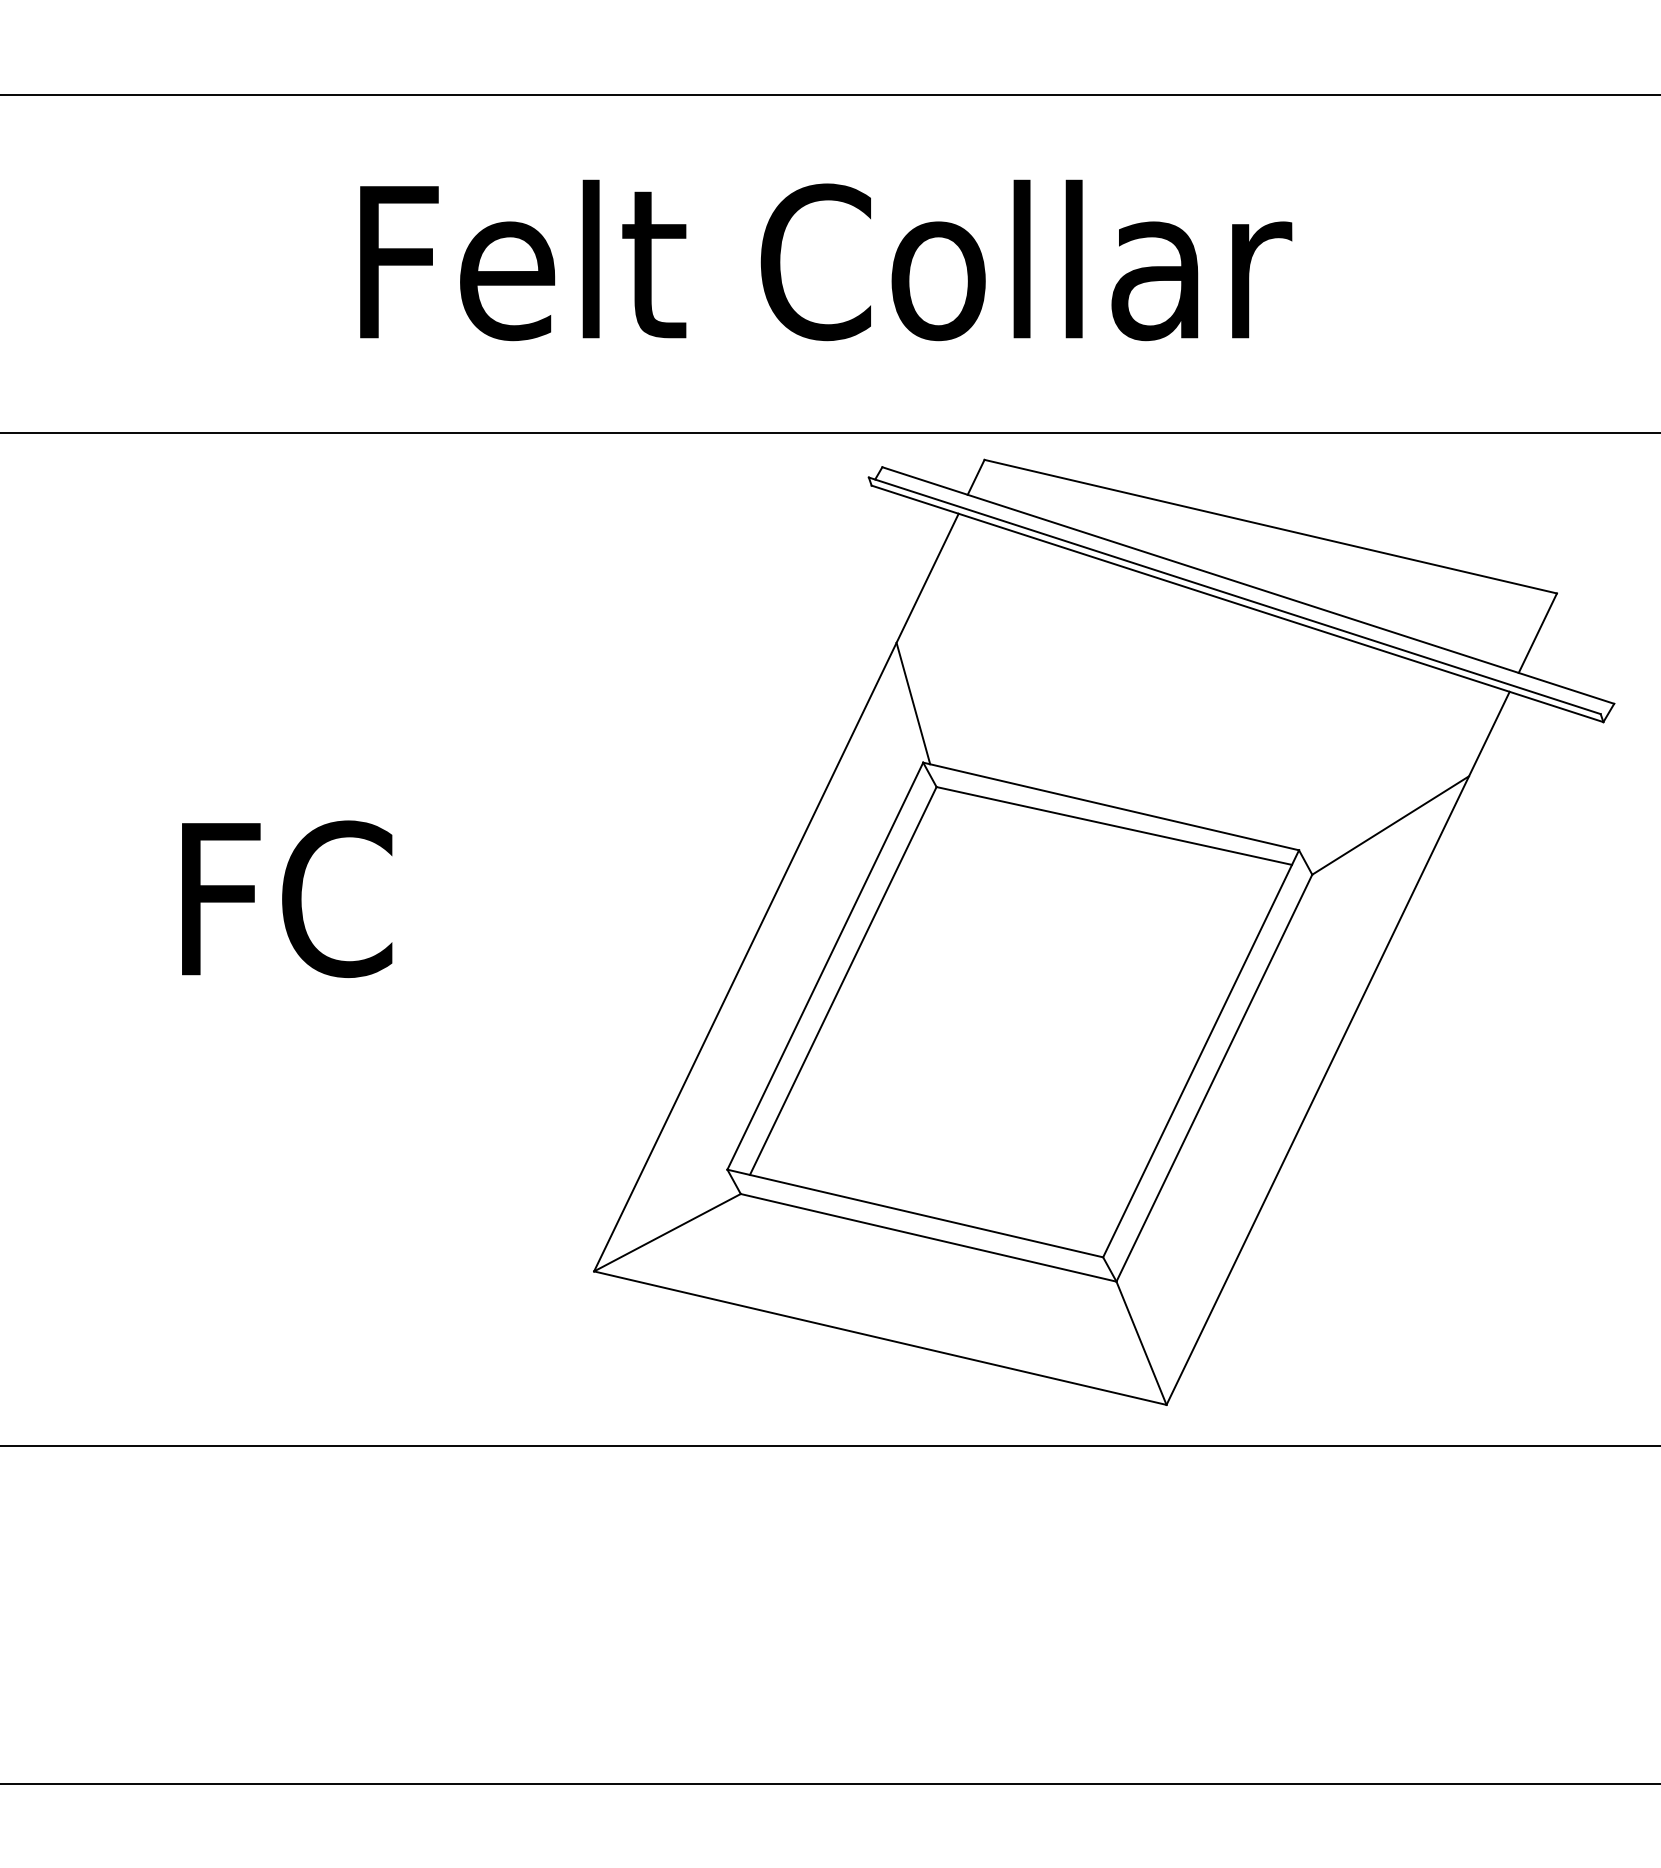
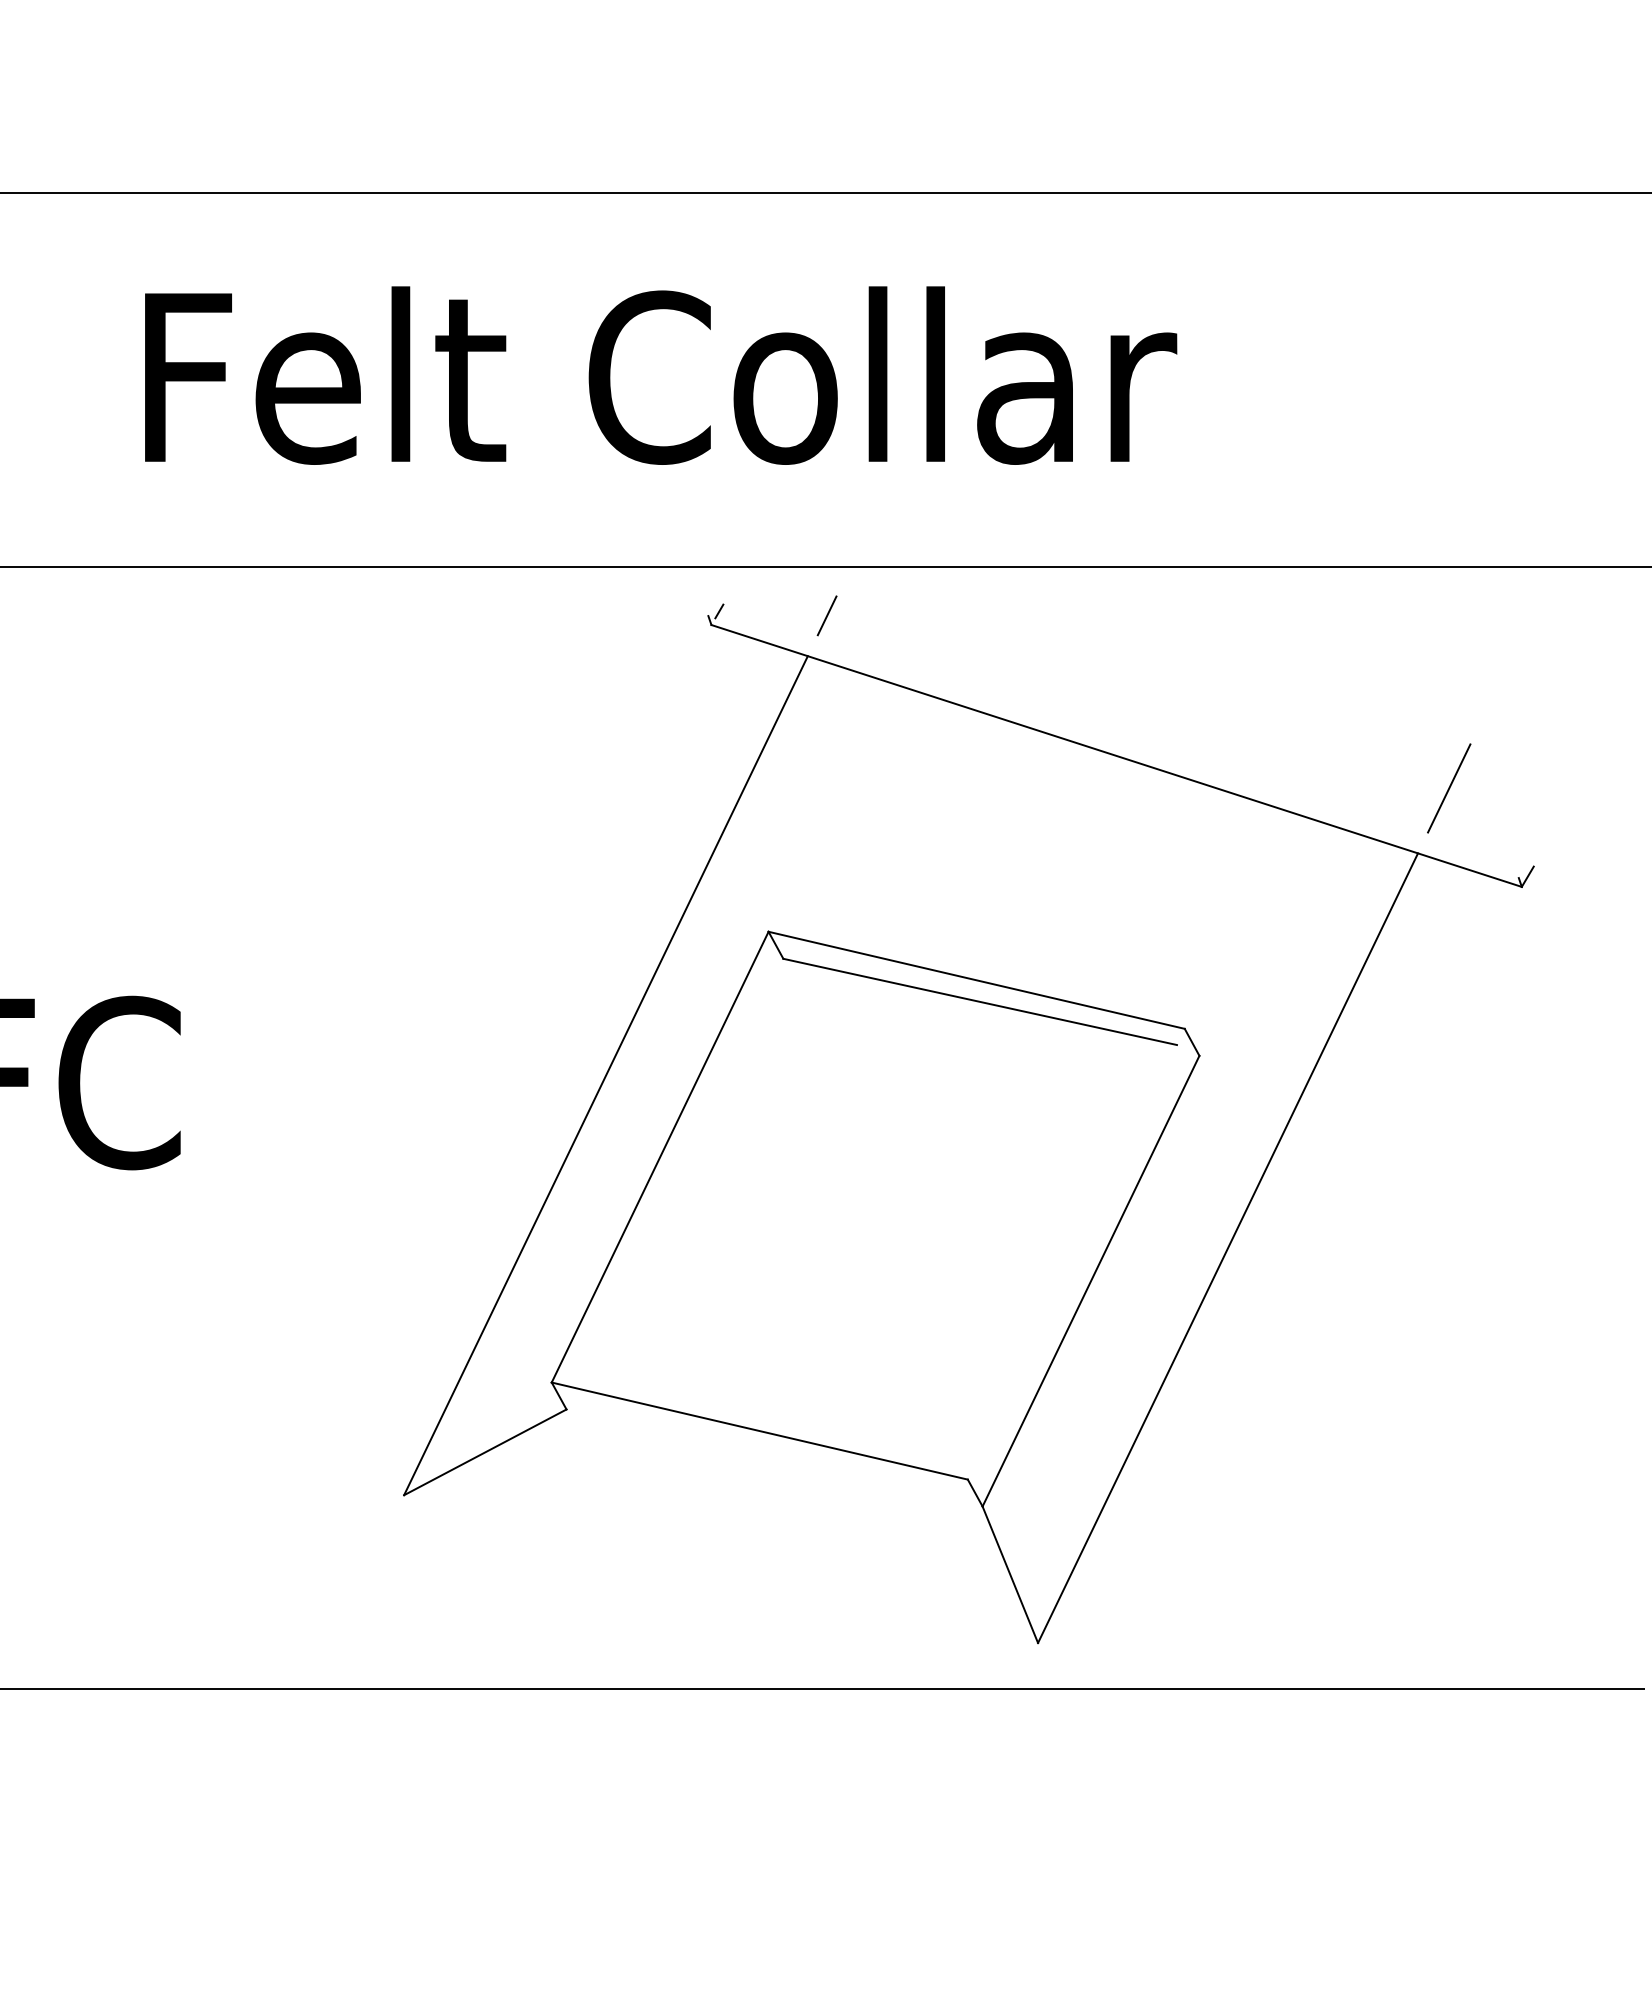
line: (1270, 526) -> (1153, 670), removed
line: (1248, 585) -> (1128, 735), removed
line: (1234, 595) -> (1113, 746), removed
line: (913, 703) -> (757, 866), removed
line: (1390, 825) -> (1286, 1001), removed
line: (842, 980) -> (679, 1173), removed
line: (1201, 1053) -> (1076, 1253), removed
line: (928, 1237) -> (774, 1457), removed
line: (880, 1337) -> (721, 1568), removed

